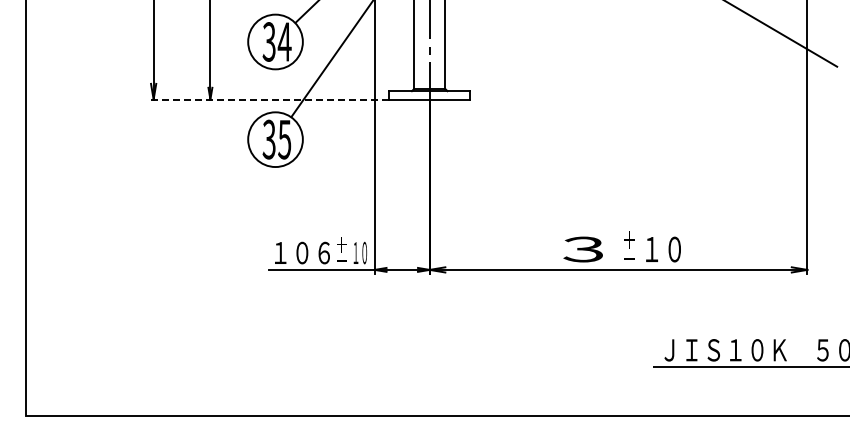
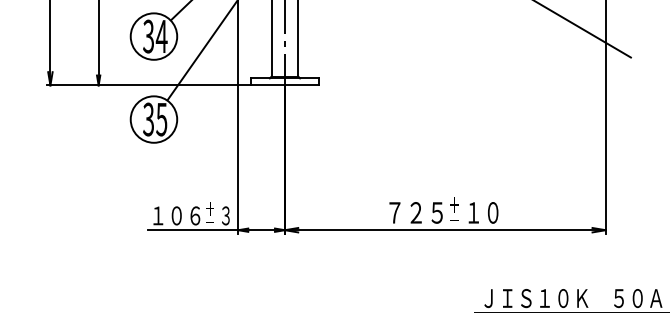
line: (269, 99) -> (148, 85), dashed -> solid
text: (583, 249) -> (415, 212), ３ -> ７２５
text: (360, 252) -> (226, 215), １０ -> ３

